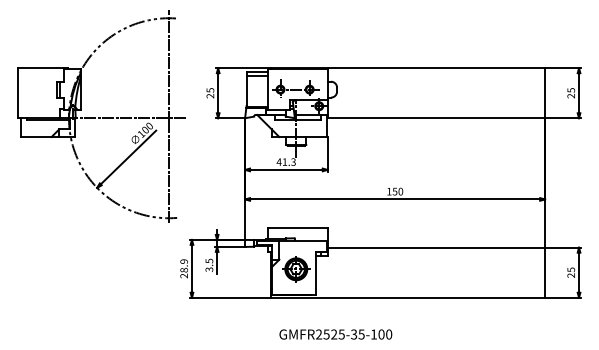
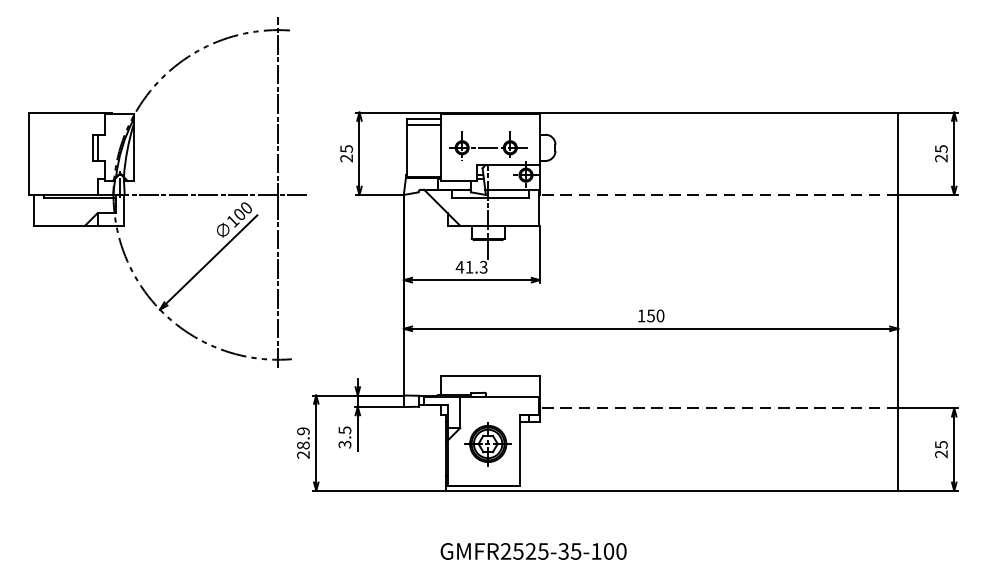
line: (436, 118) -> (719, 195), solid -> dashed
line: (436, 247) -> (719, 408), solid -> dashed
text: (335, 334) -> (533, 551), moved

